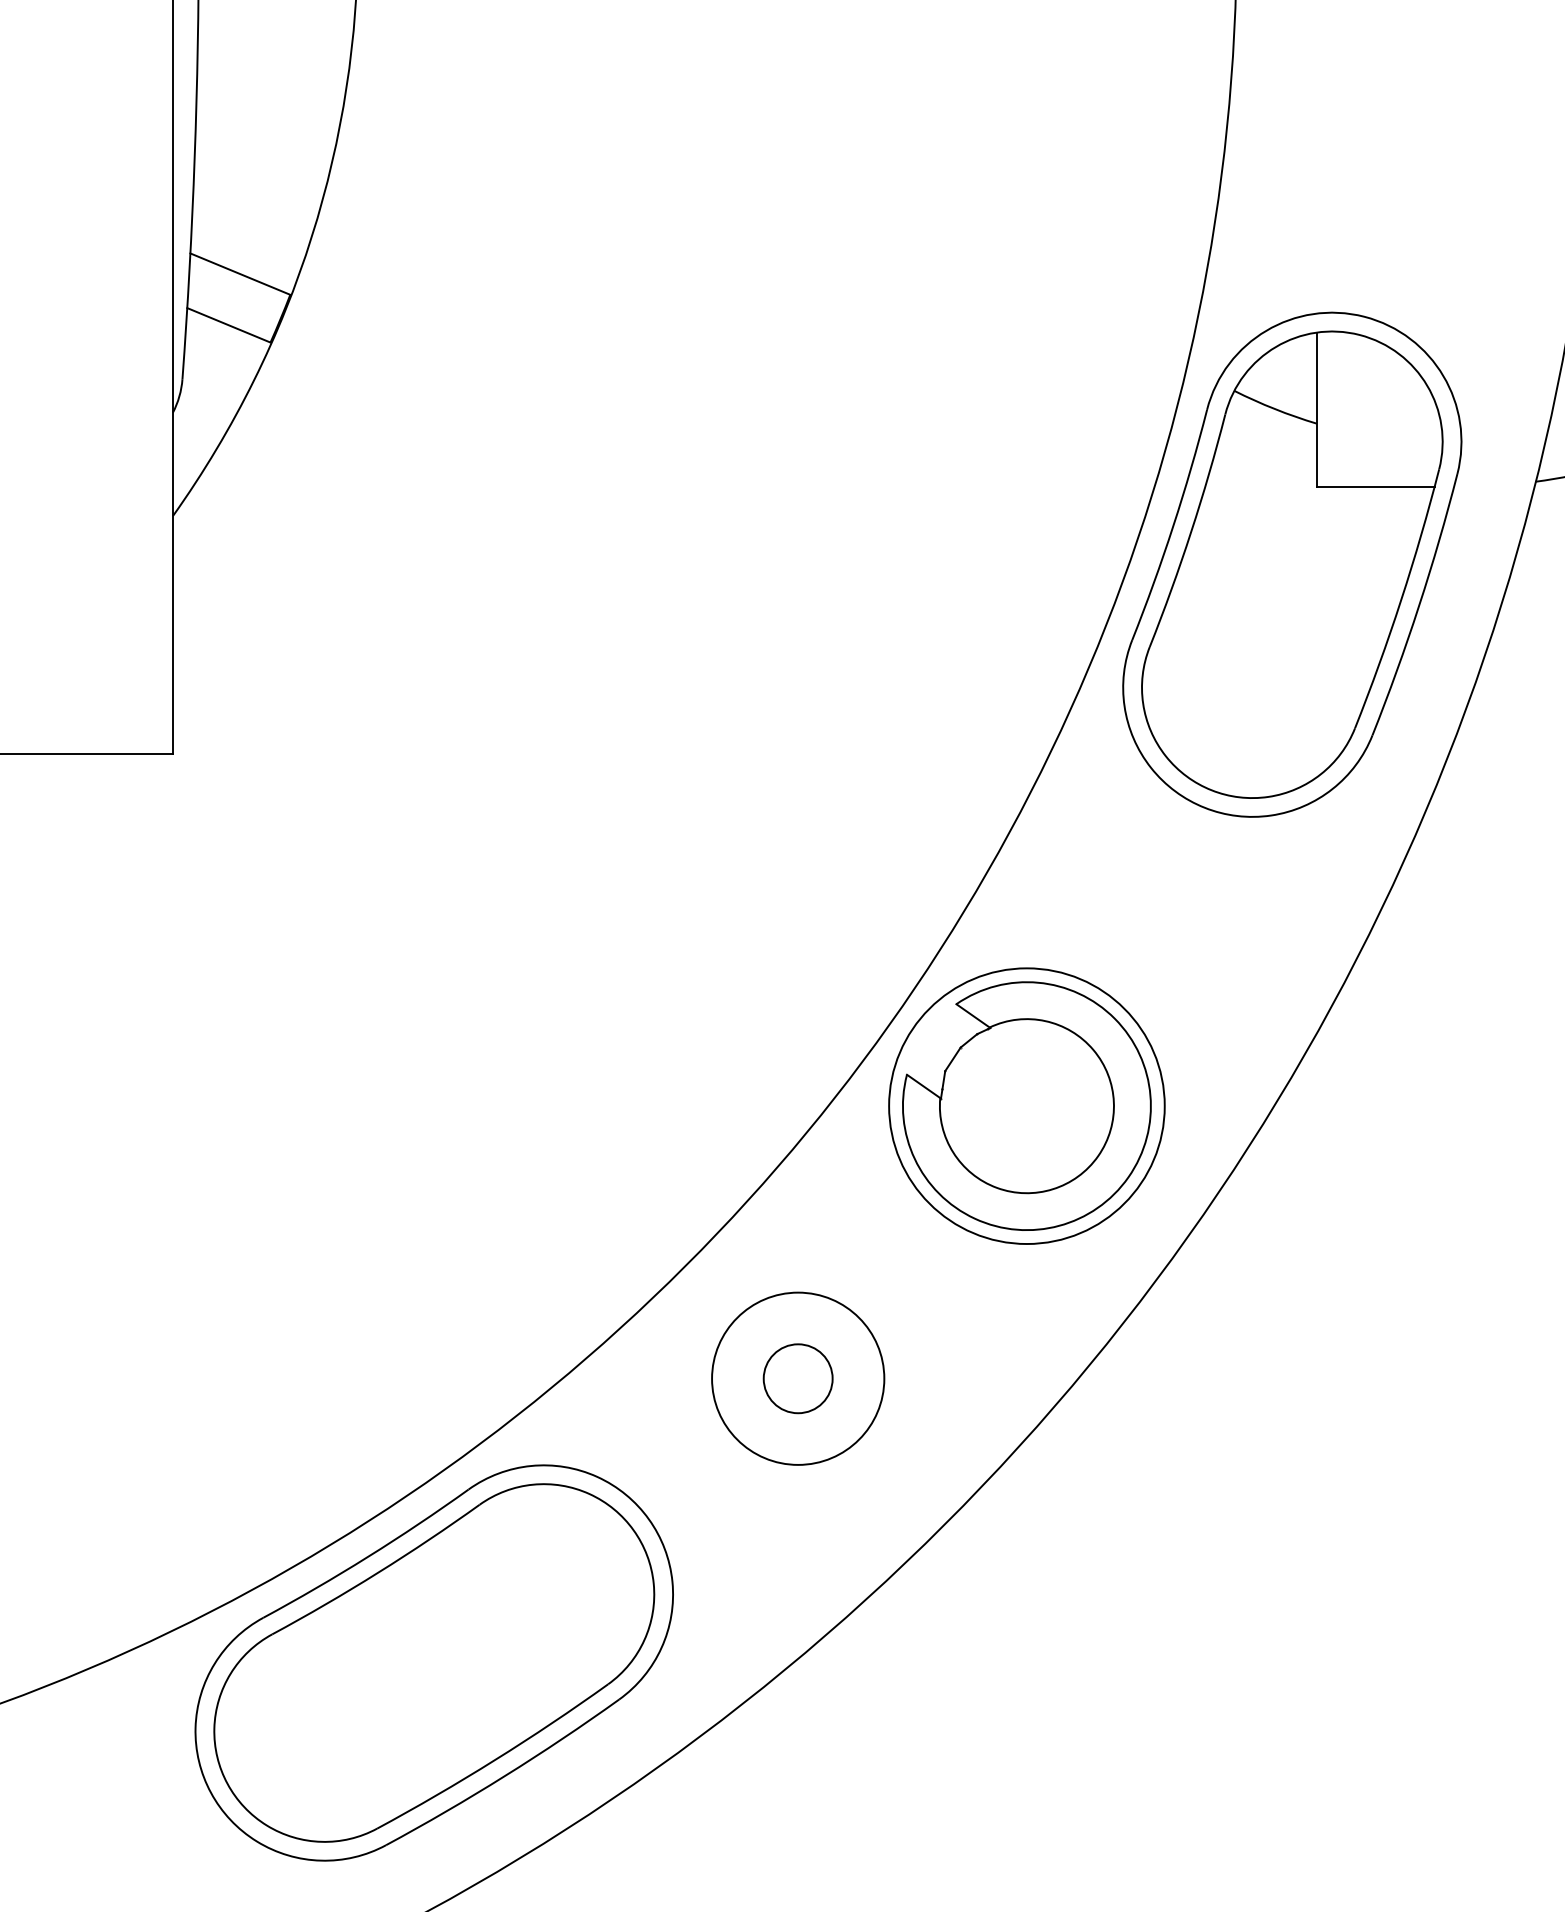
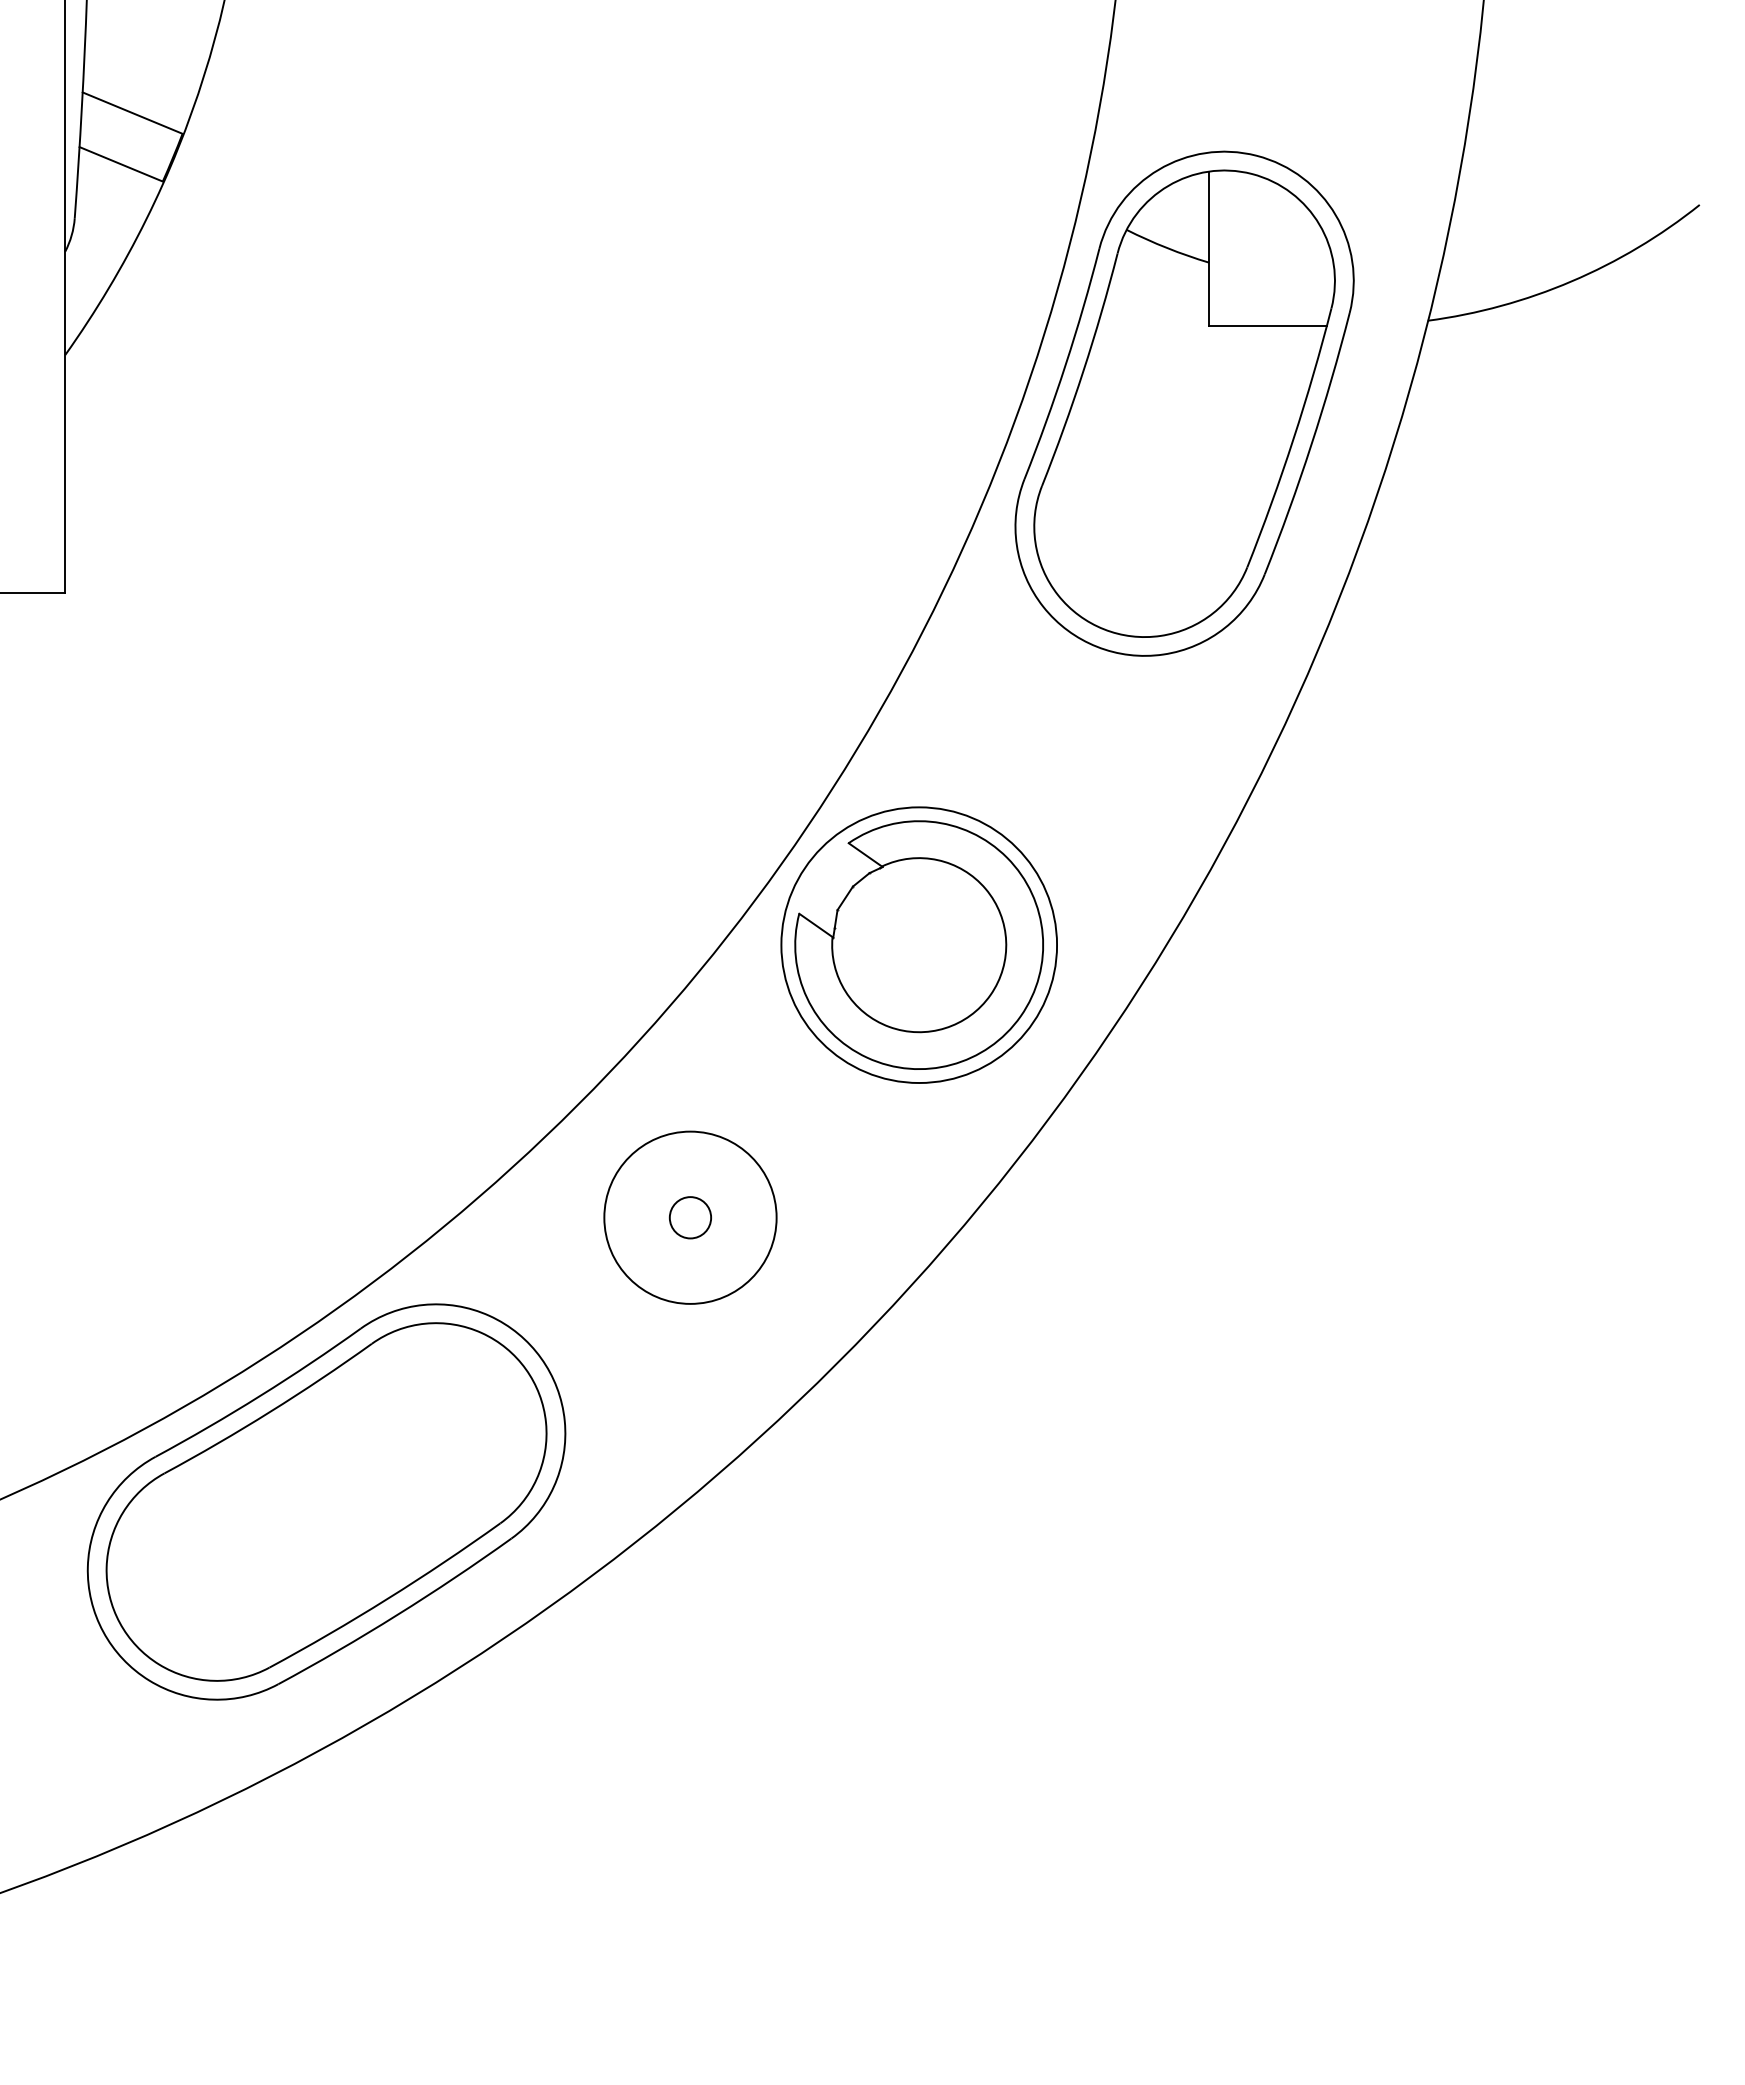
circle: (798, 1378) -> (690, 1217), size x0.6

